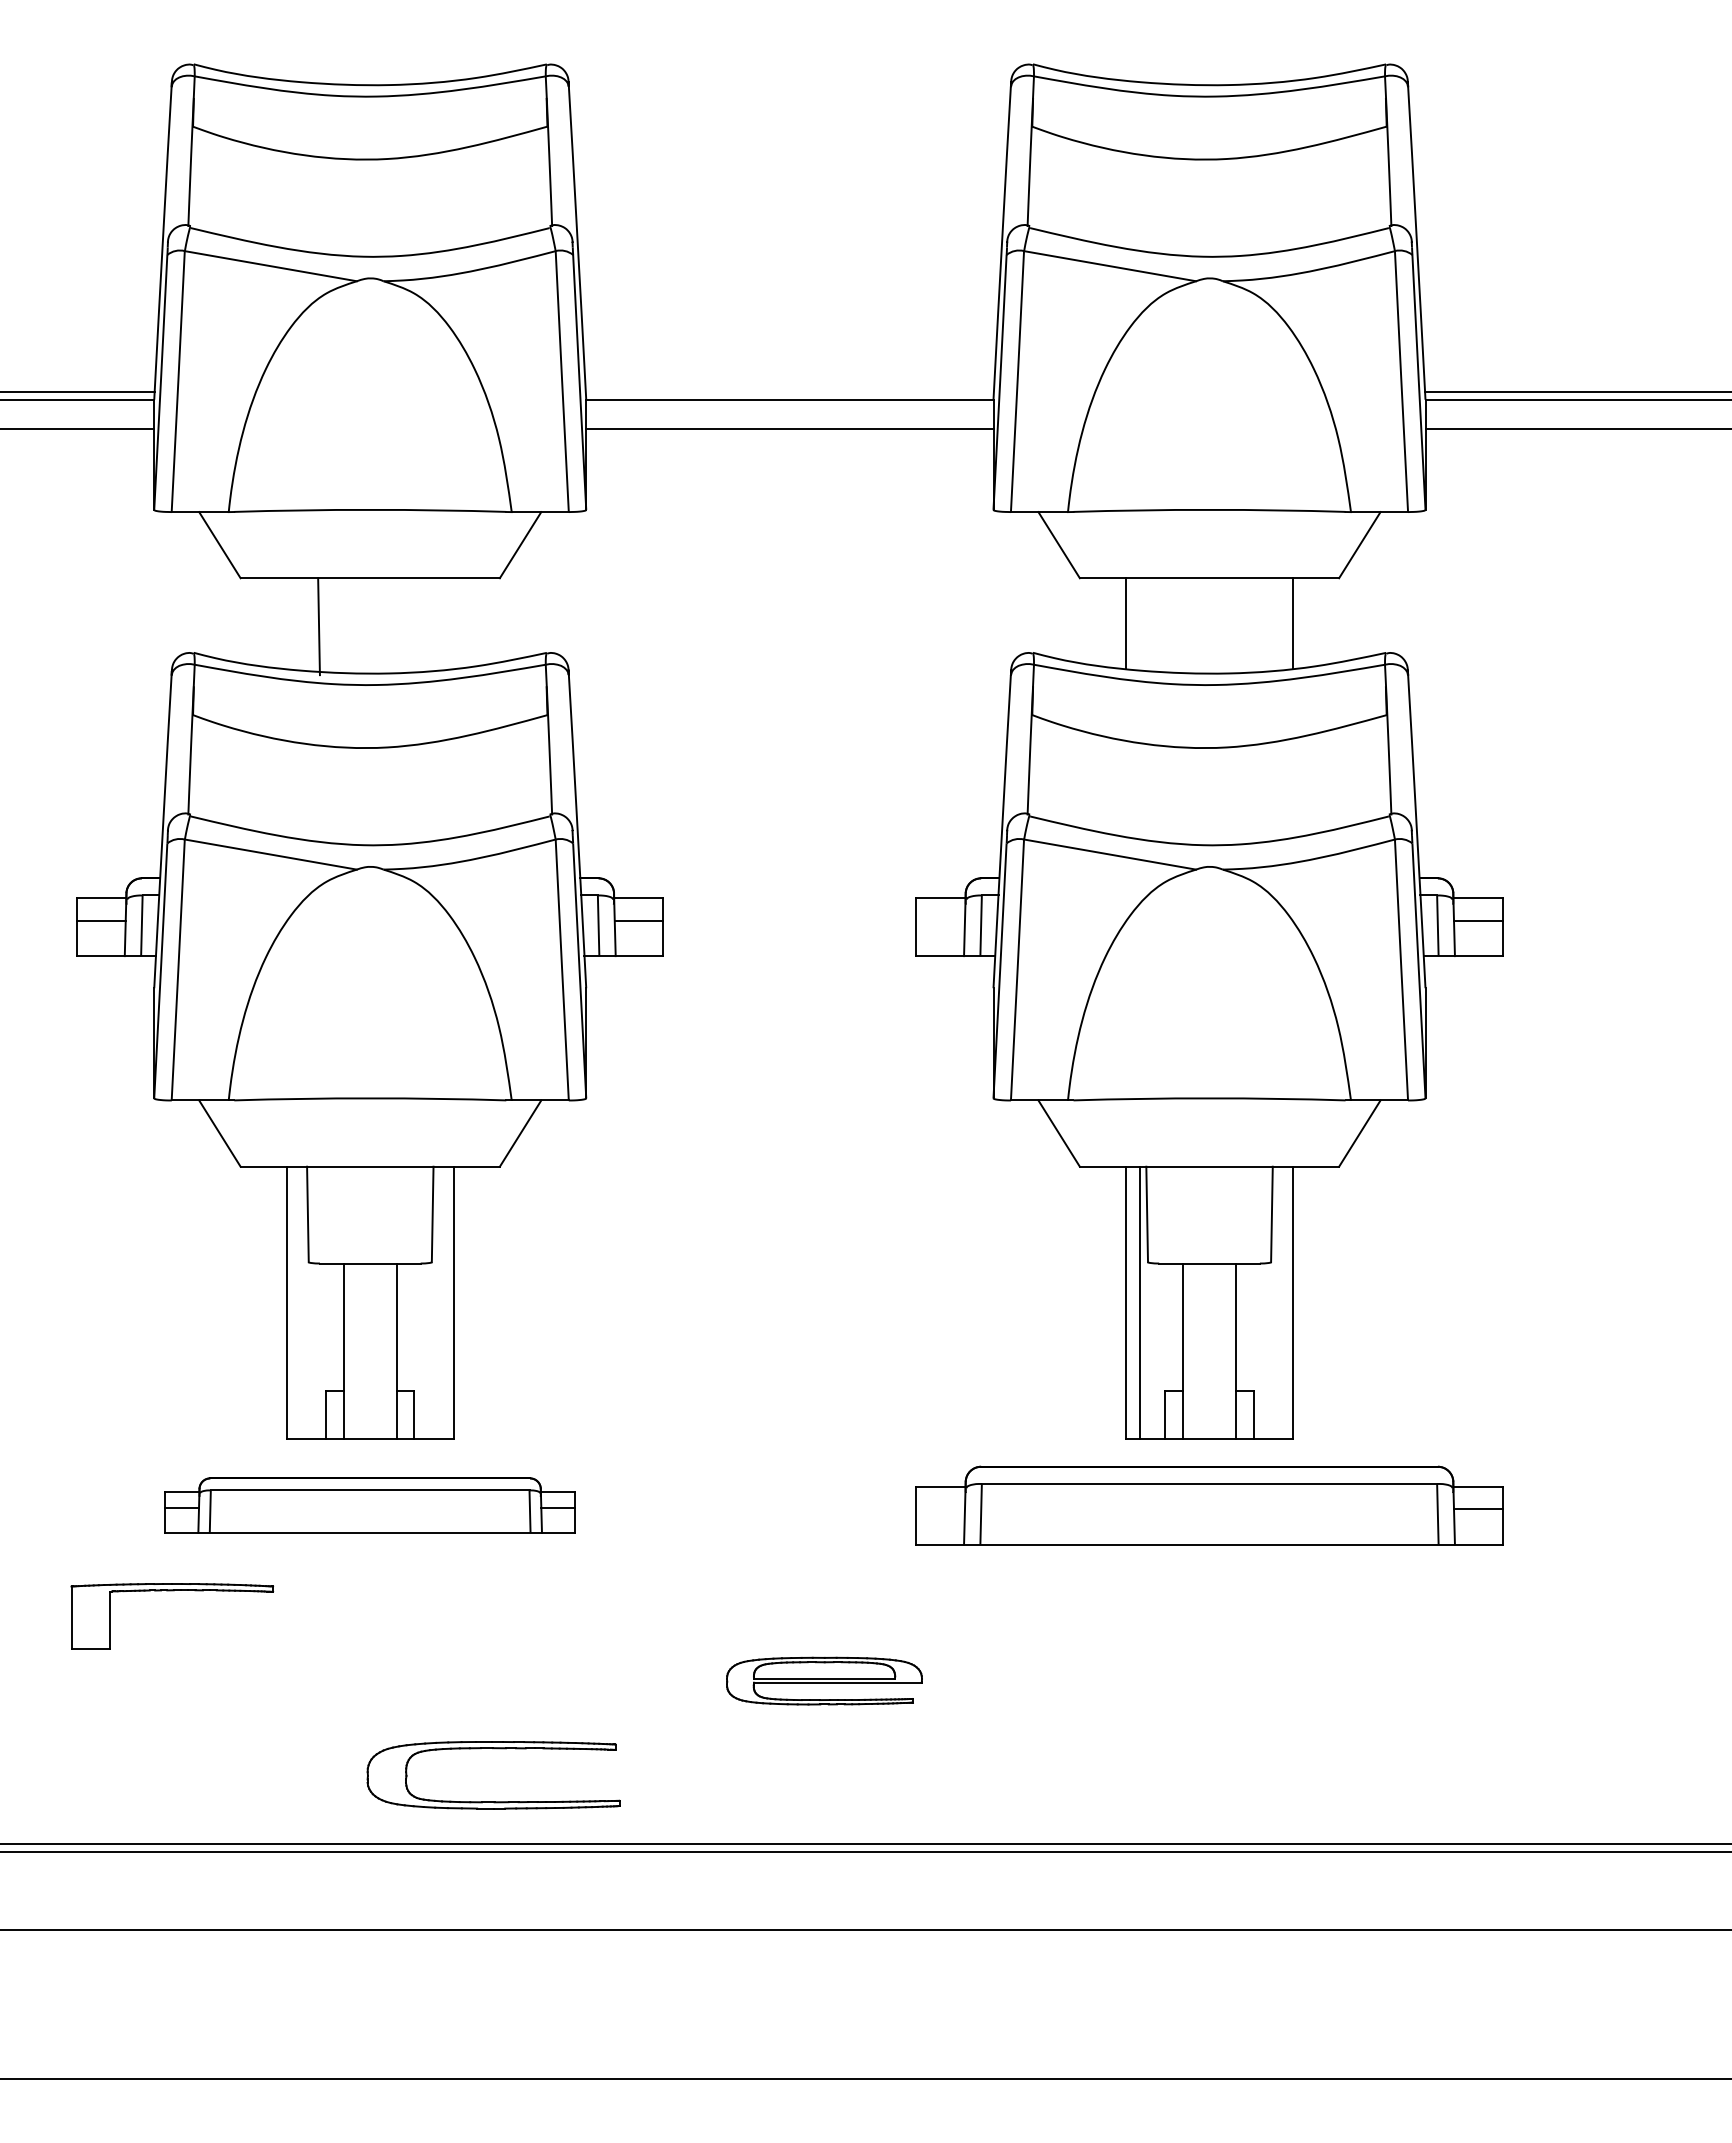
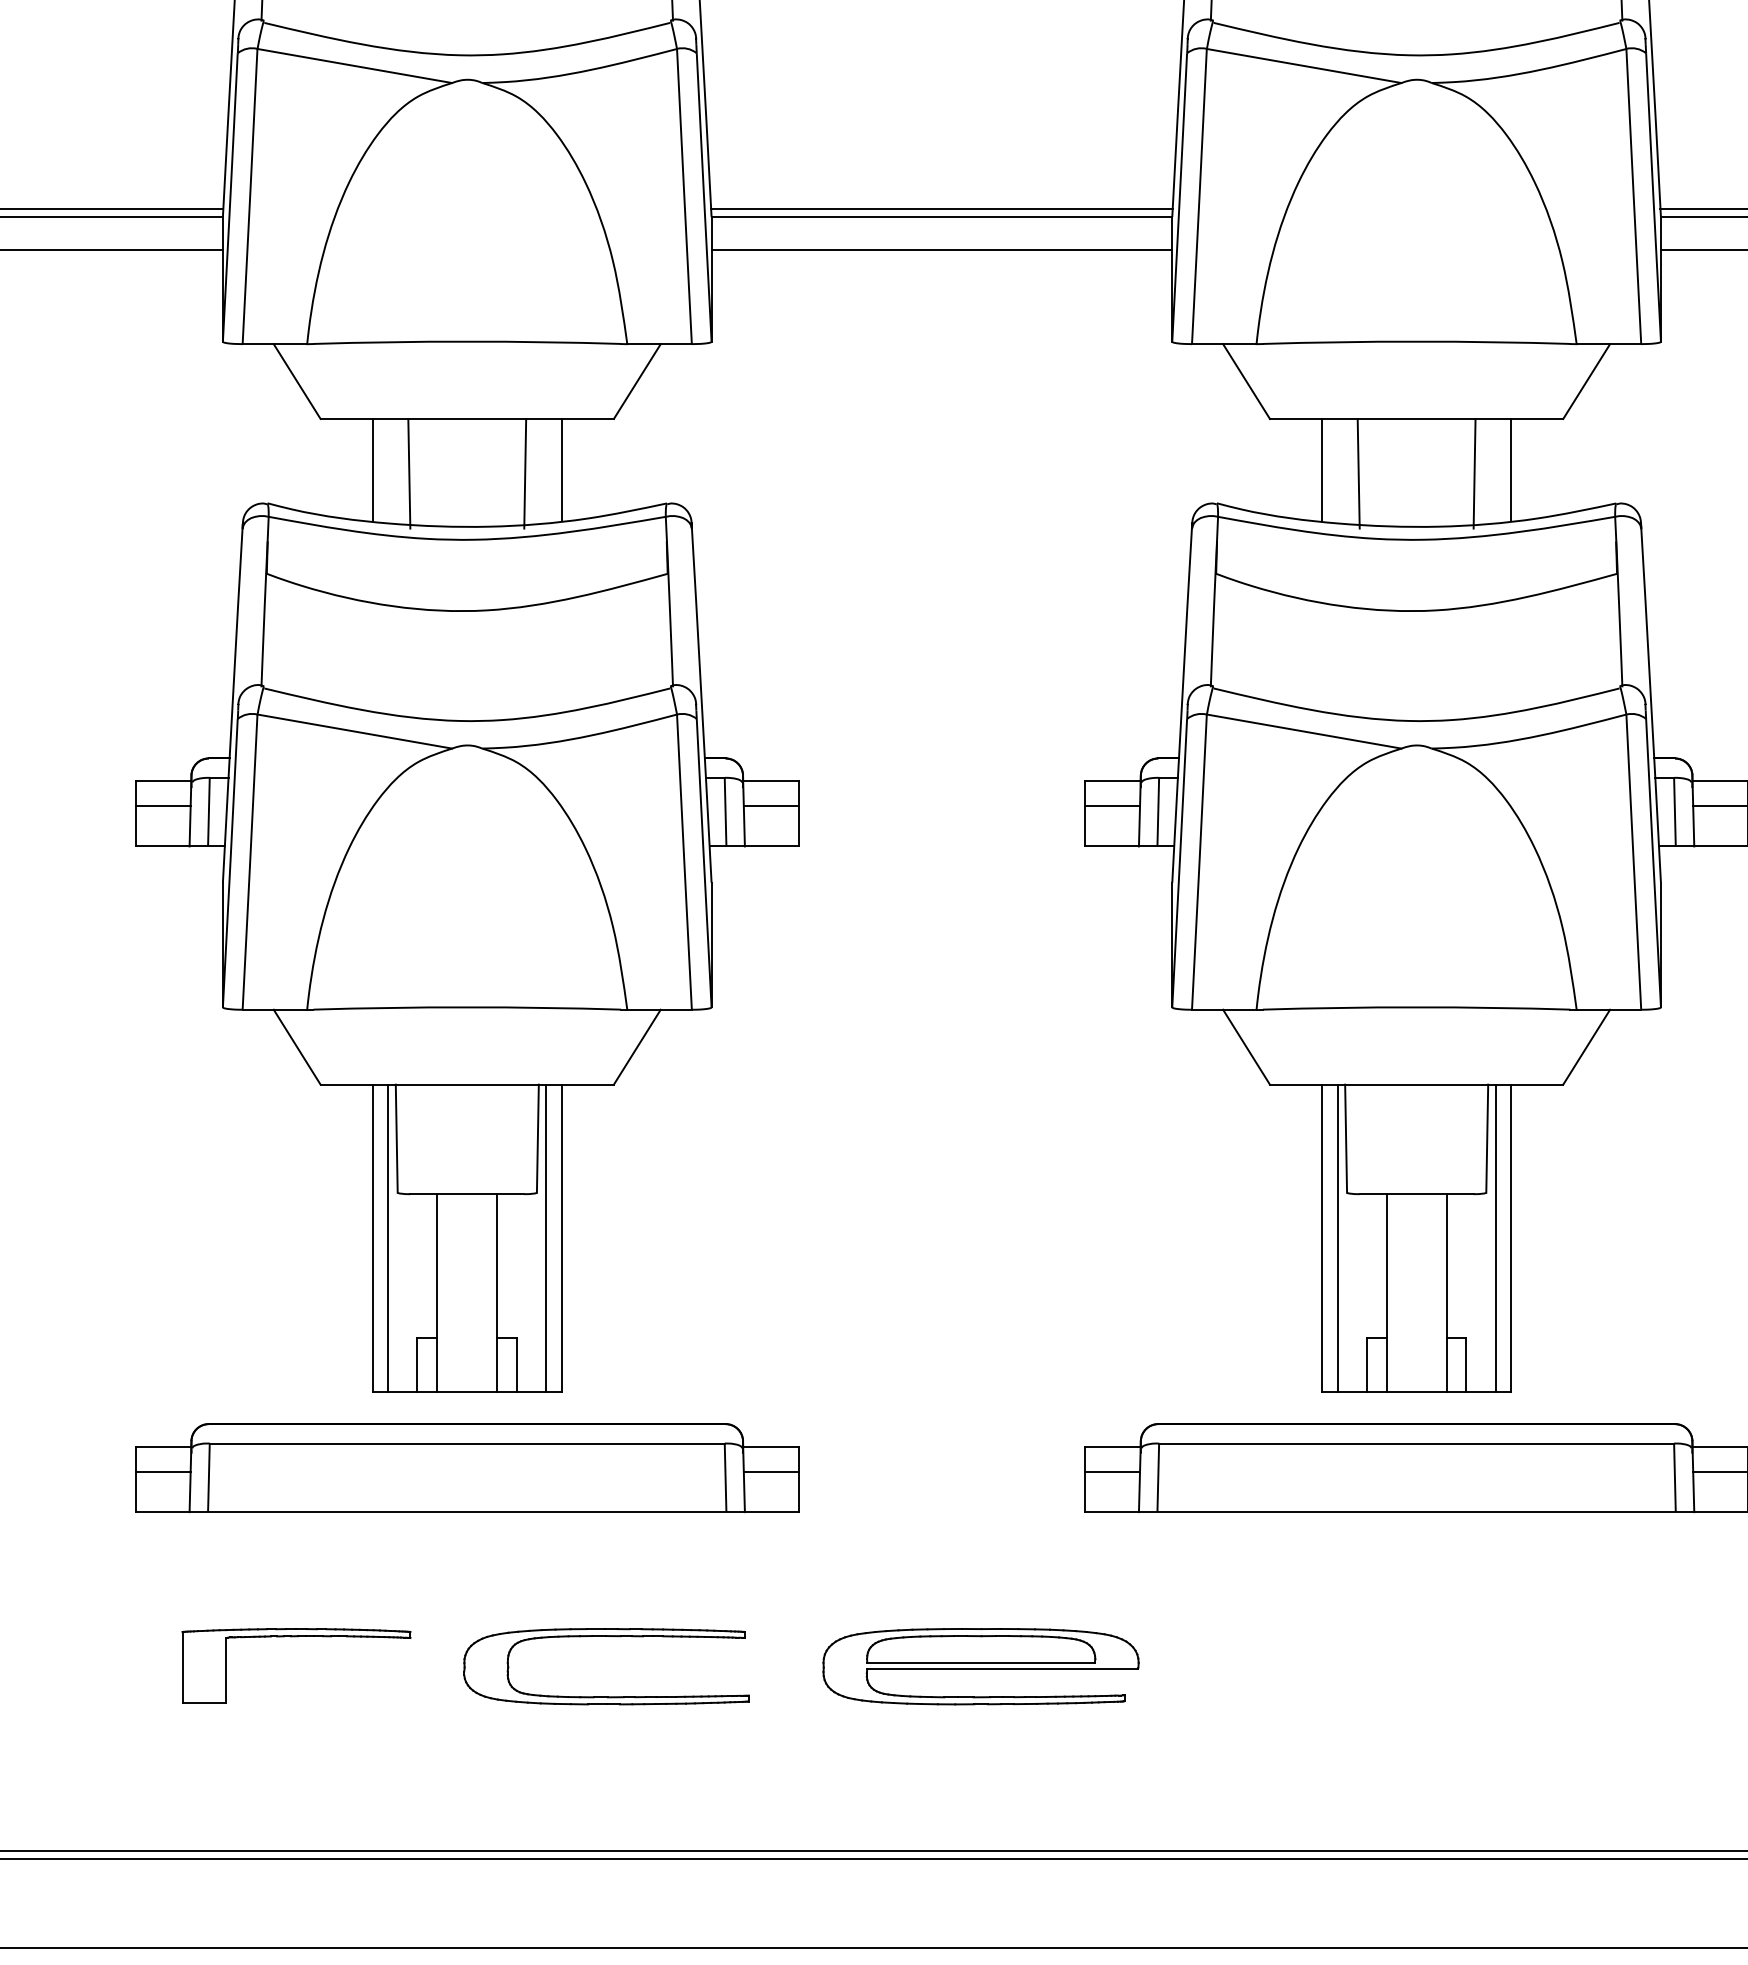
line: (789, 392) -> (941, 208), added
line: (286, 623) -> (372, 470), added
line: (453, 623) -> (561, 470), added
line: (421, 626) -> (525, 473), added
line: (1158, 626) -> (1358, 473), added
line: (1260, 626) -> (1474, 473), added
line: (940, 920) -> (1112, 806), added
line: (300, 1302) -> (388, 1238), added
line: (440, 1302) -> (546, 1238), added
line: (1279, 1302) -> (1495, 1238), added
part: (369, 1505) -> (466, 1467), size x1.43
line: (940, 1509) -> (1112, 1472), added
part: (172, 1591) -> (296, 1637), moved
part: (824, 1680) -> (981, 1665), size x1.43
part: (493, 1749) -> (606, 1637), moved

